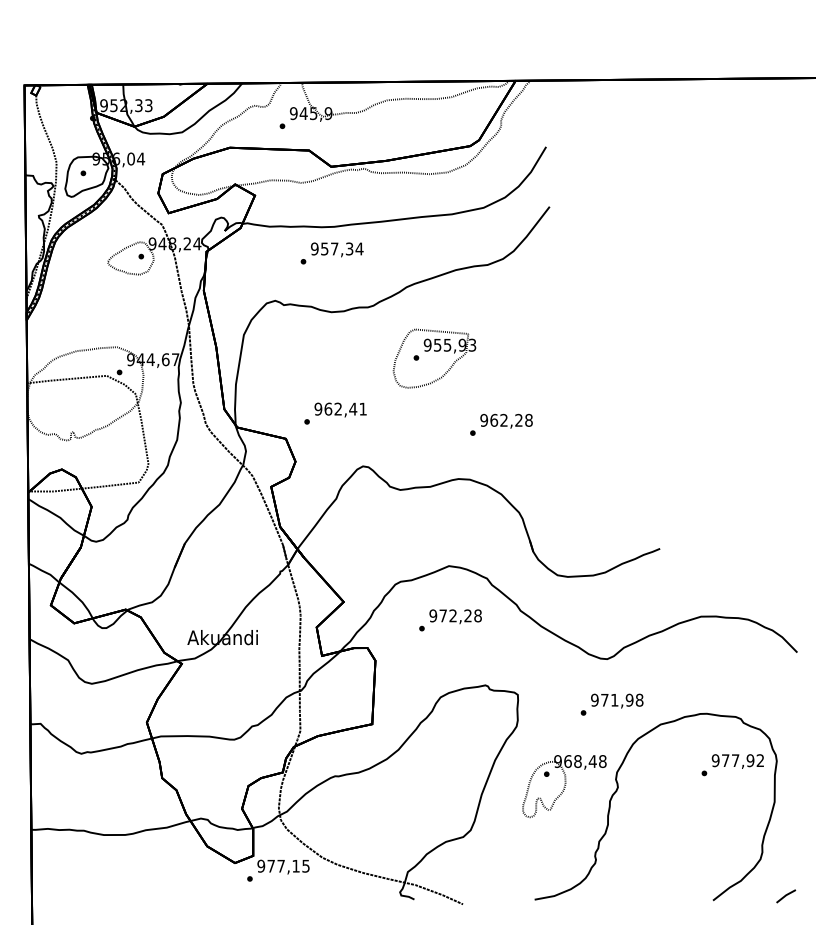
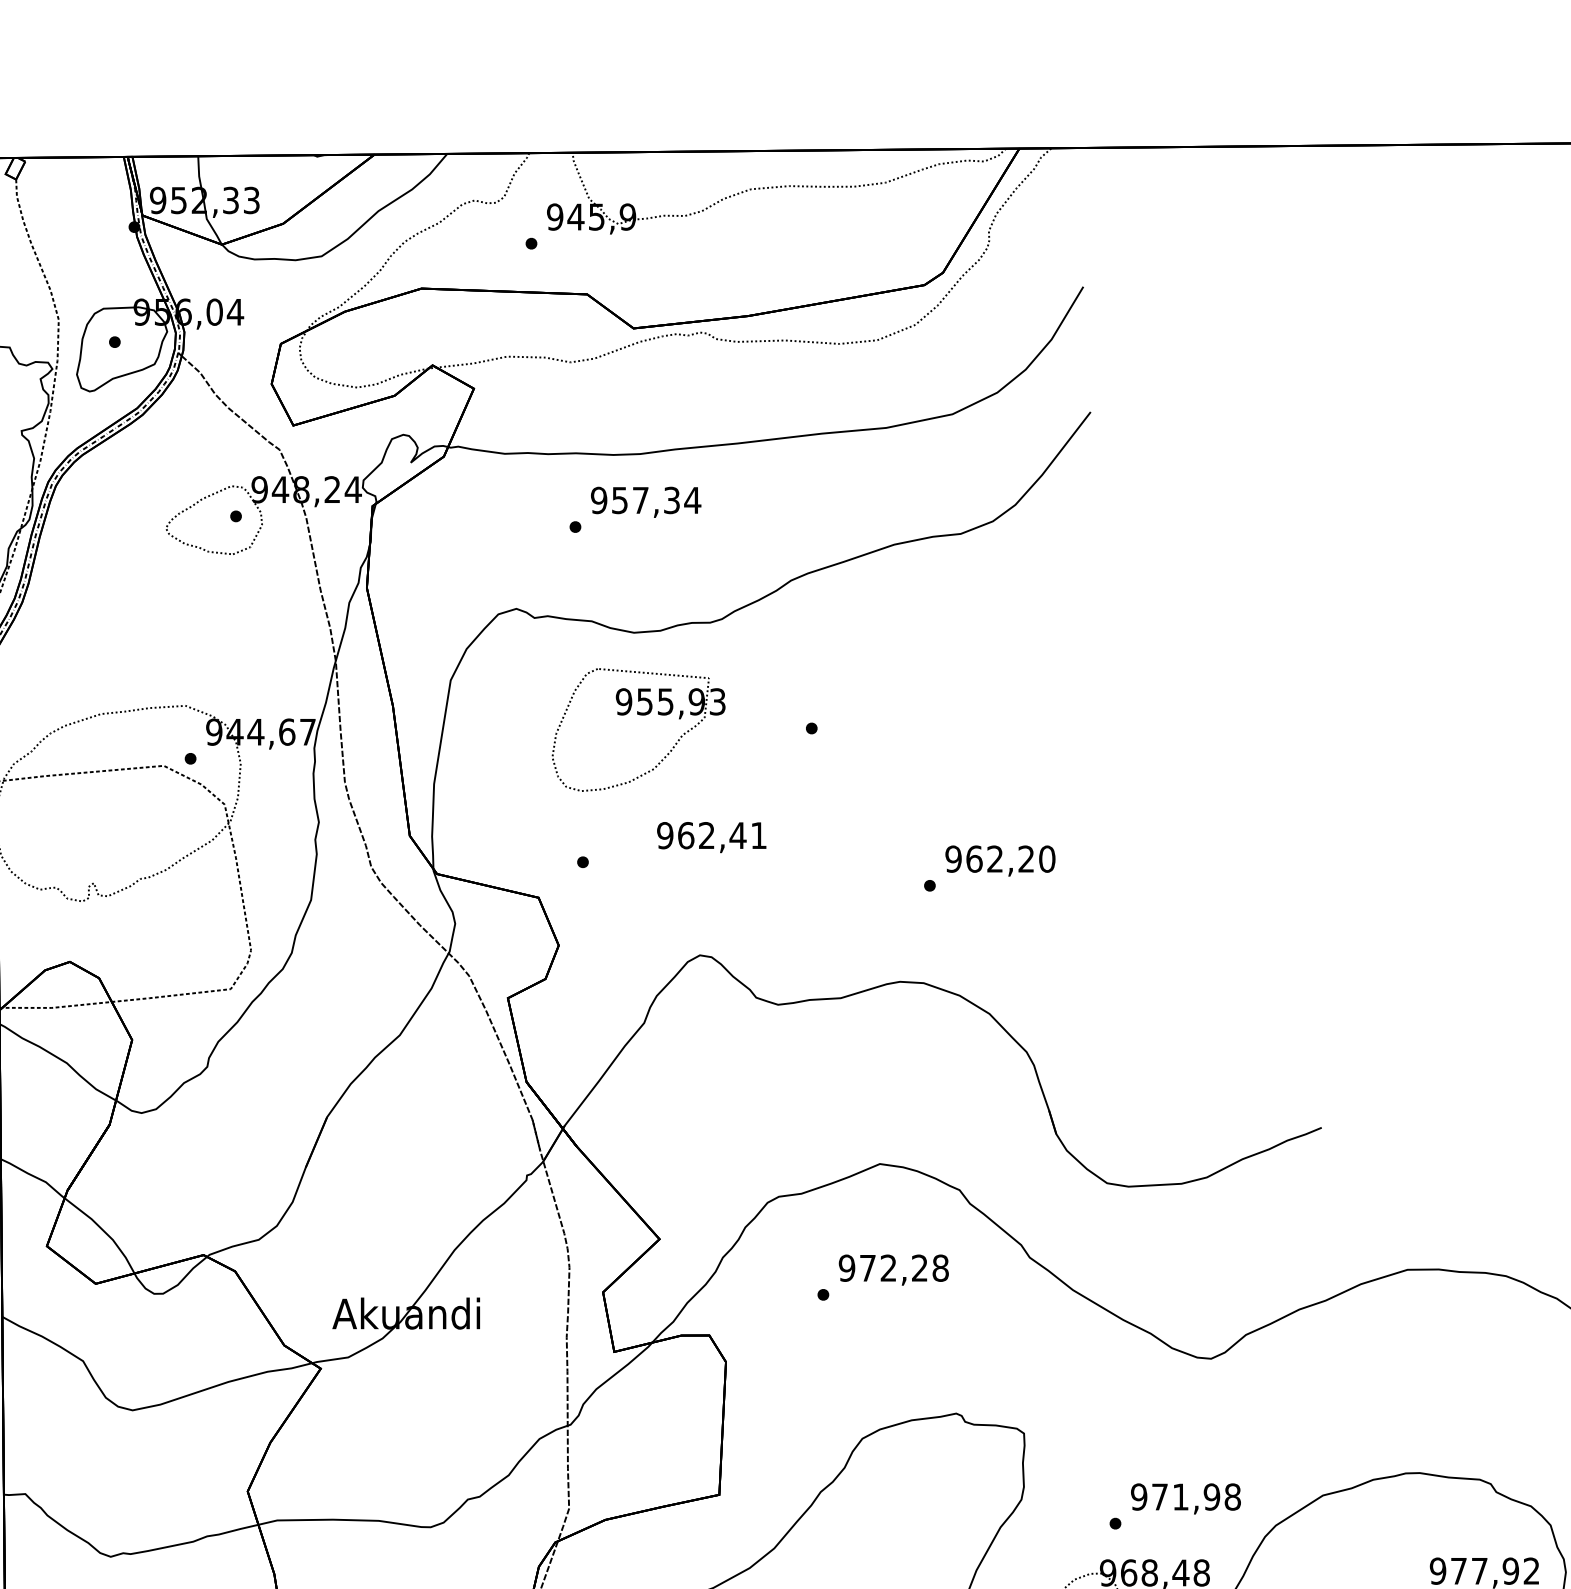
part: (434, 351) -> (638, 714), moved
text: (340, 409) -> (711, 836), moved
text: (528, 420) -> (1046, 859), 962,28 -> 962,20
text: (611, 704) -> (1173, 1505), moved

